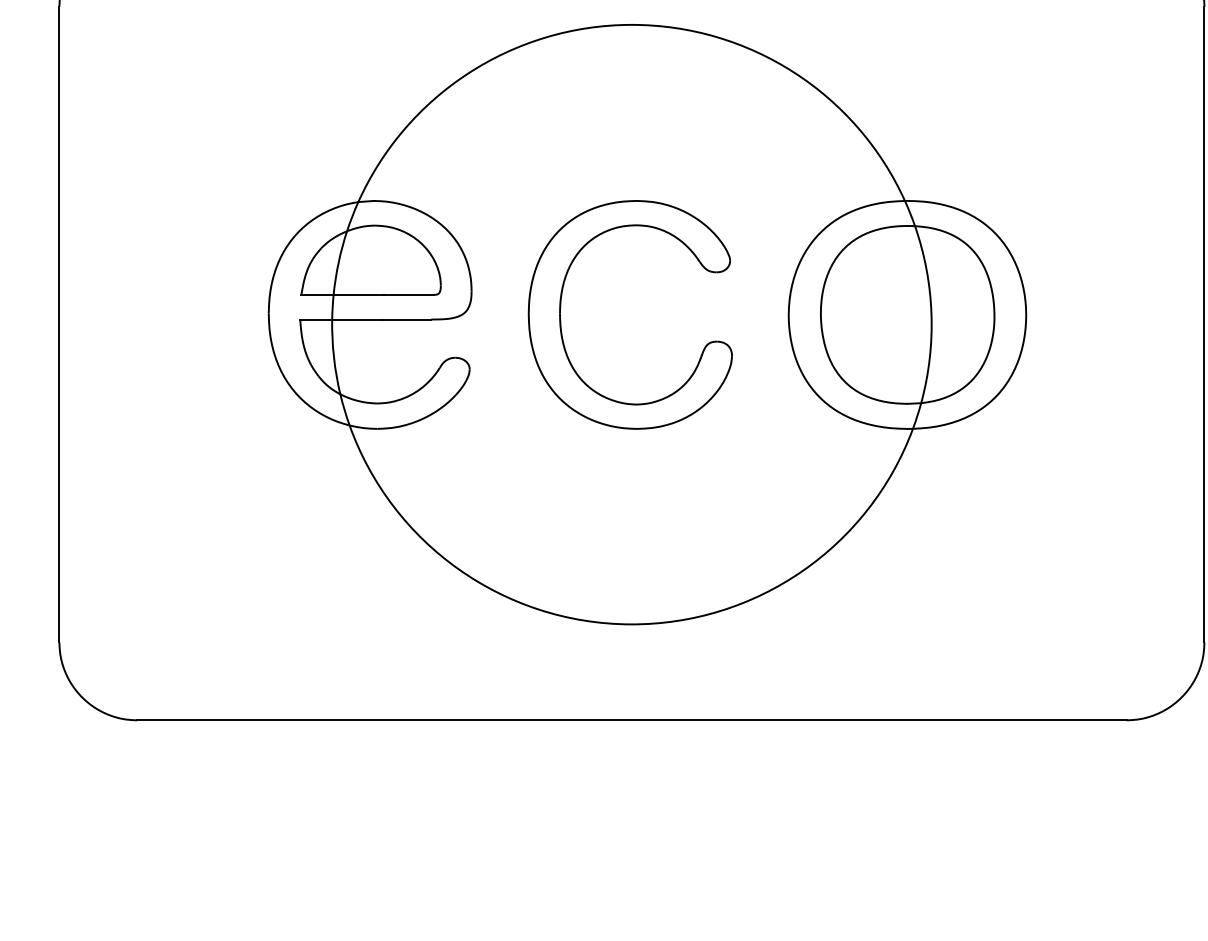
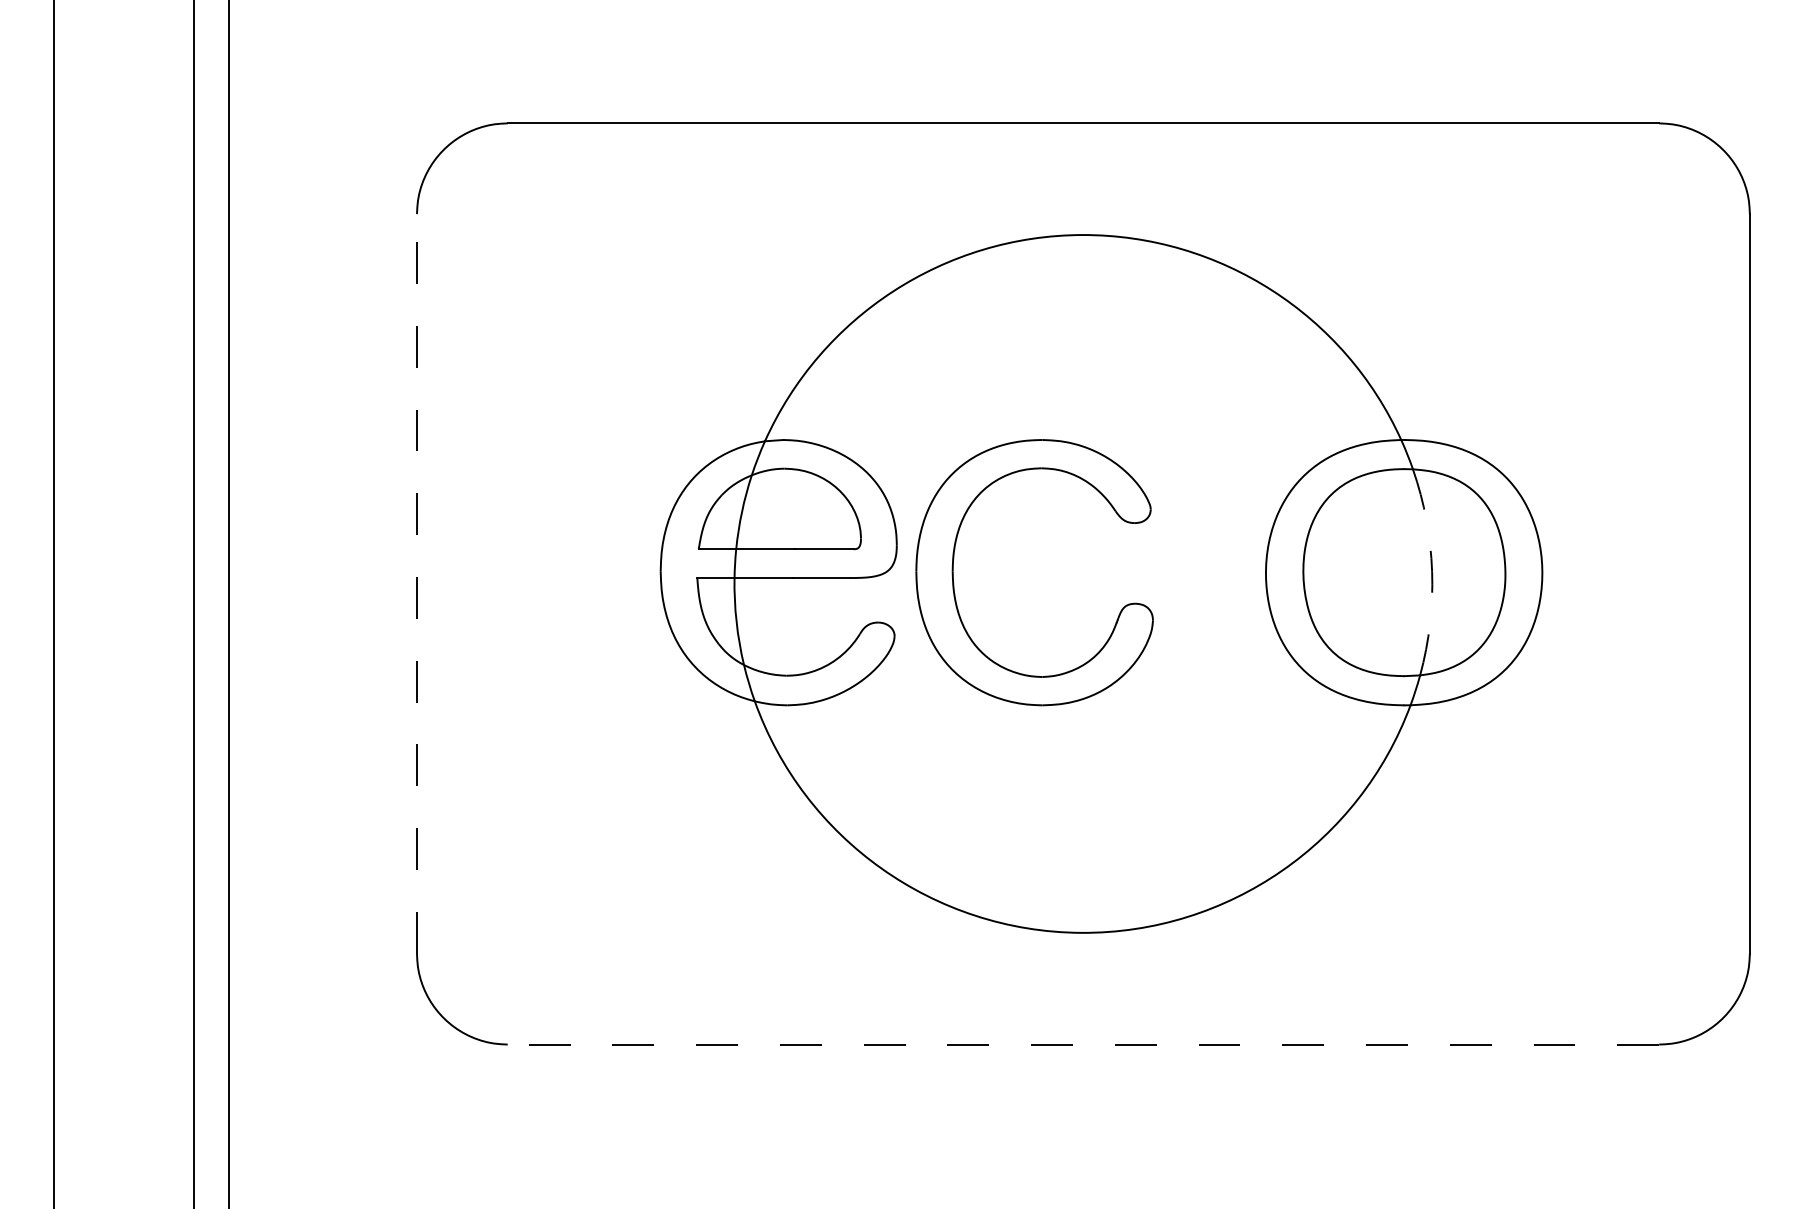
arc: (931, 313) -> (1432, 571), solid -> dashed
line: (58, 324) -> (416, 583), solid -> dashed
part: (561, 324) -> (954, 583), moved
line: (631, 720) -> (1083, 1044), solid -> dashed

